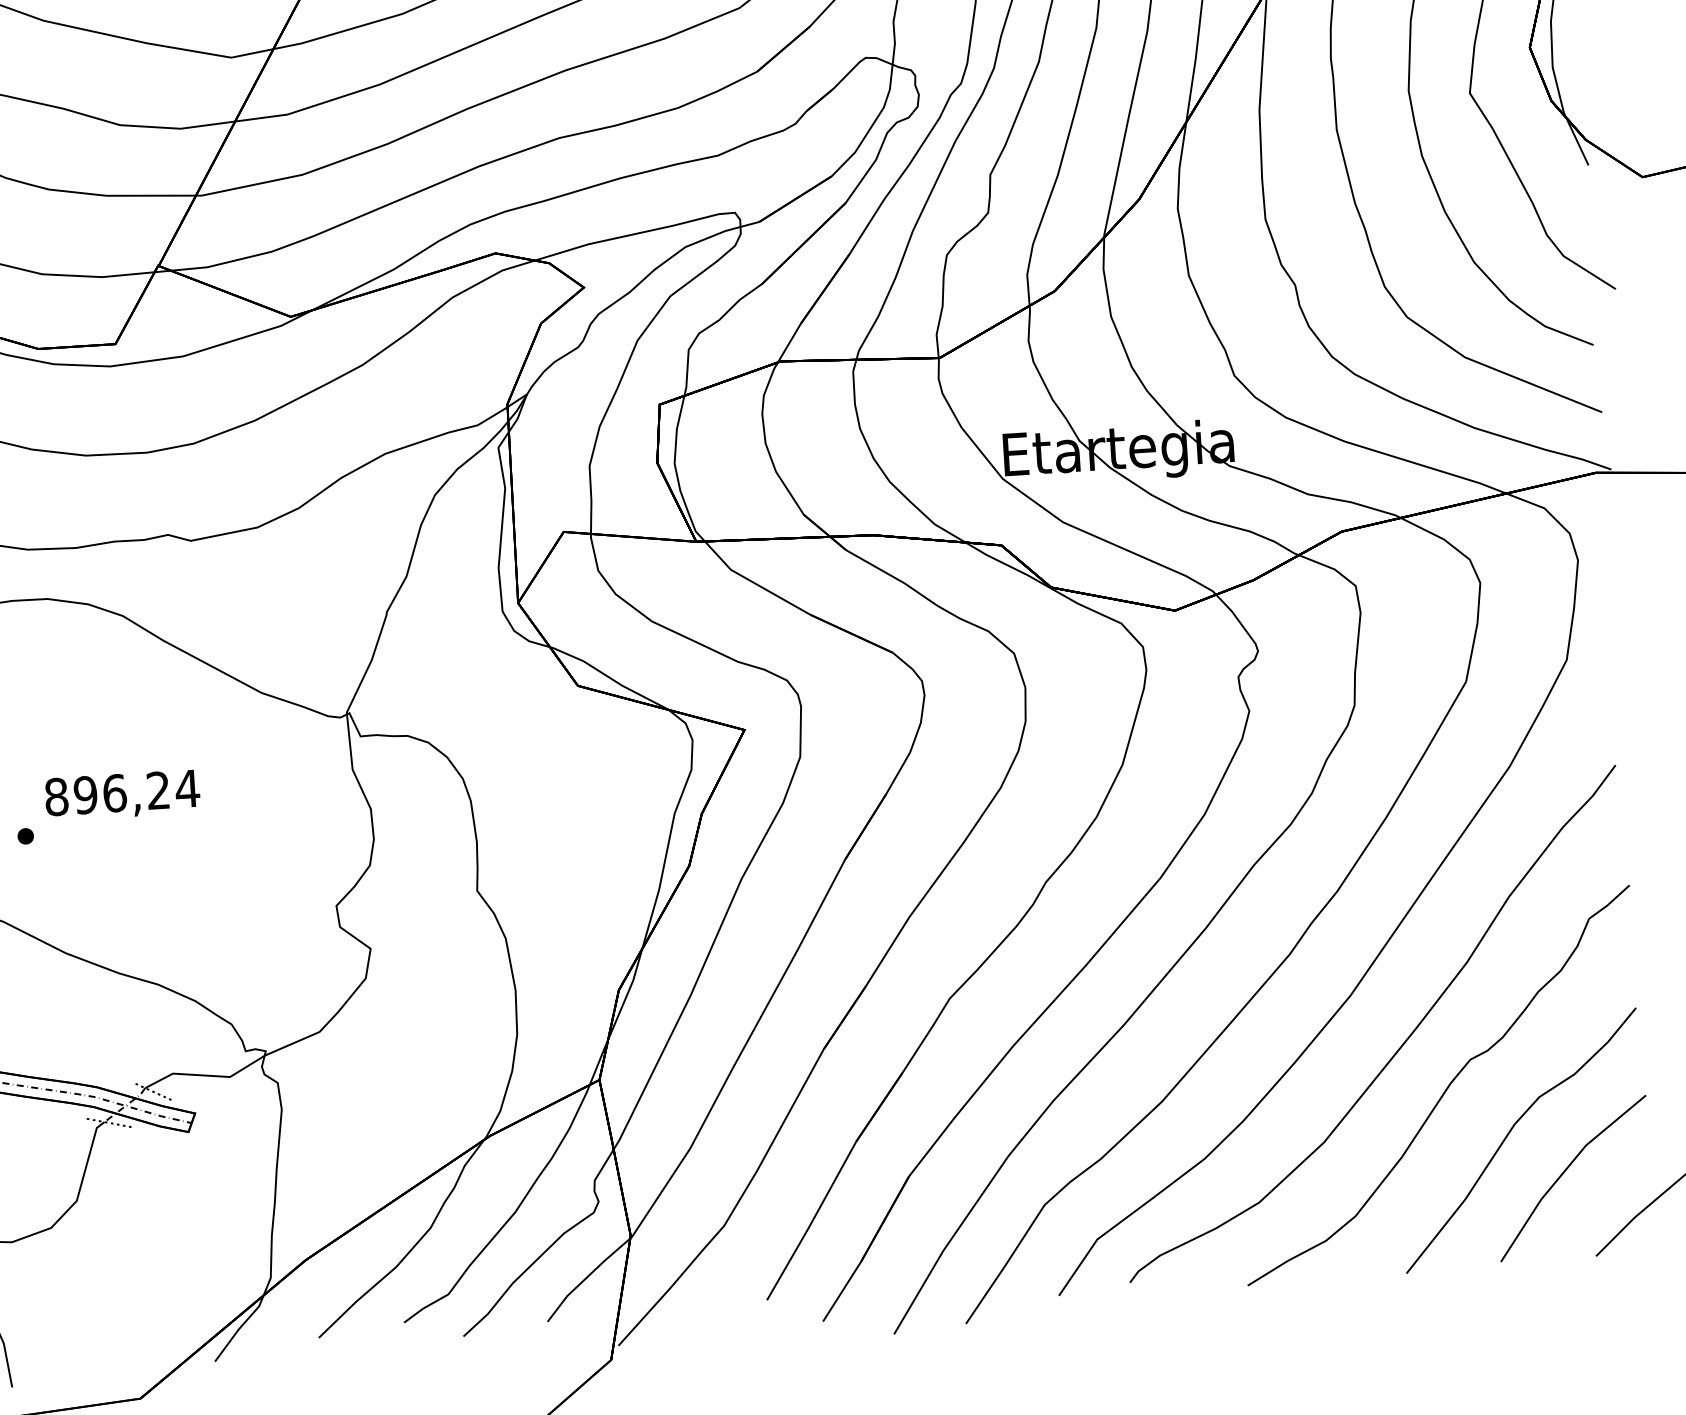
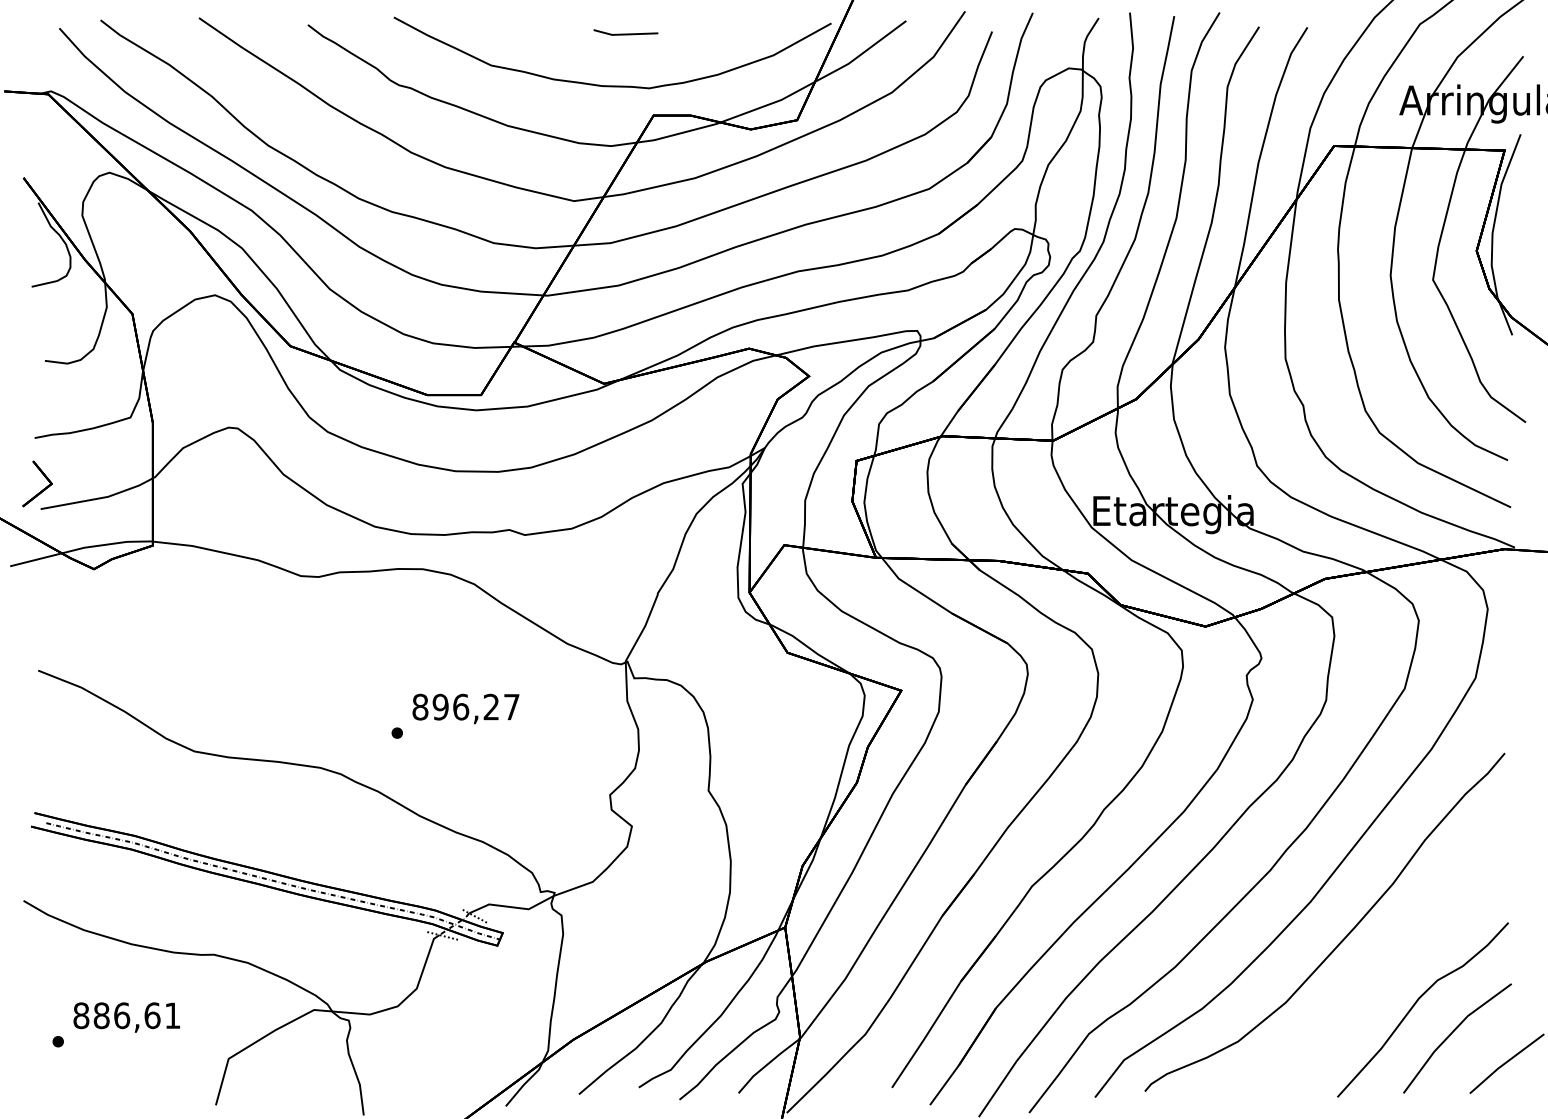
text: (187, 789) -> (511, 707), 896,24 -> 896,27
curve: (1443, 1090) -> (1371, 971), removed

